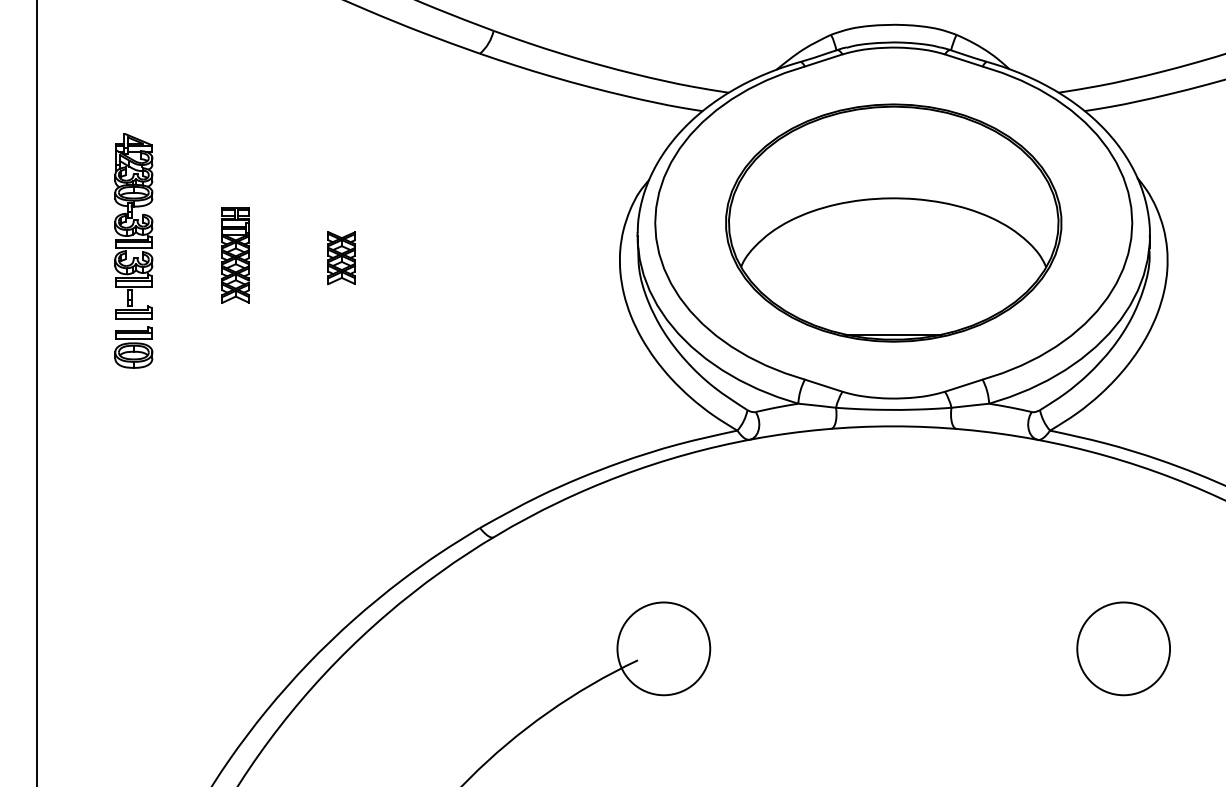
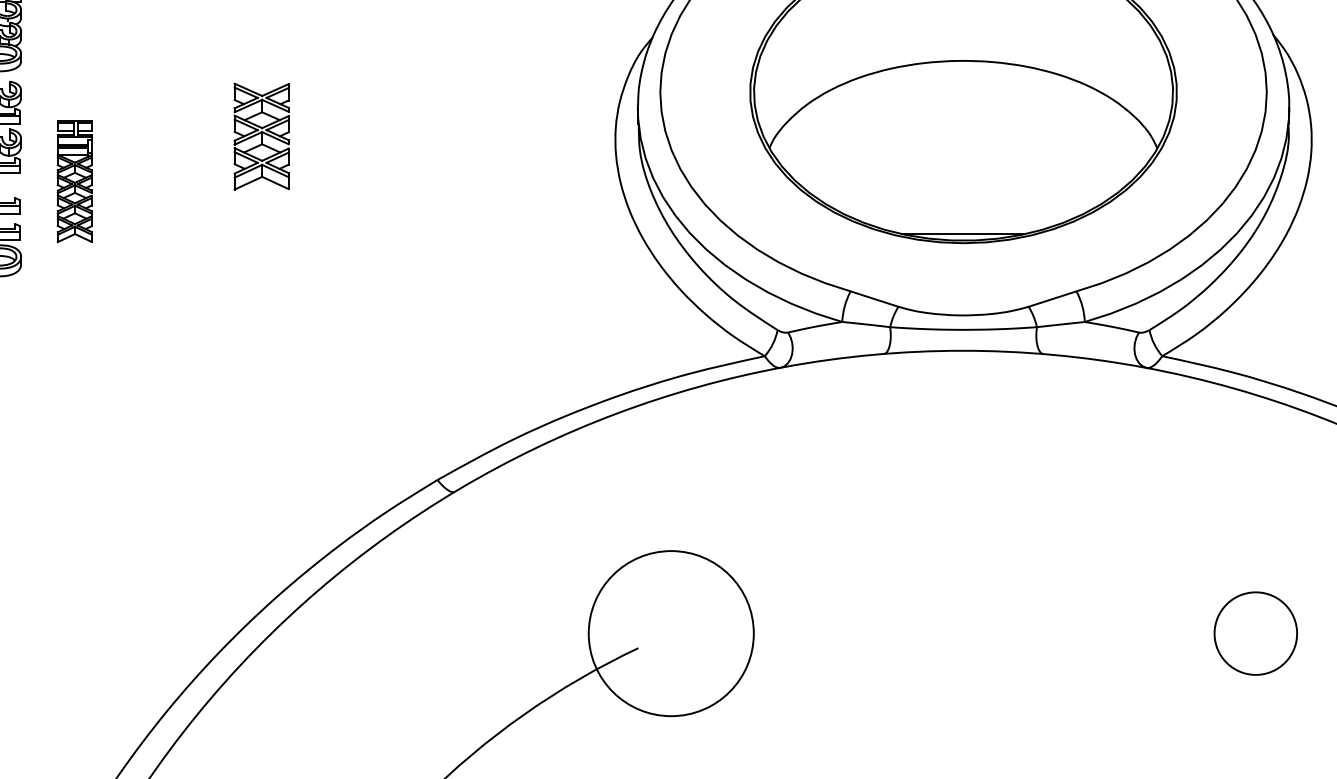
part: (235, 255) -> (74, 181), moved
part: (341, 258) -> (261, 137), size x1.6
circle: (663, 648) -> (670, 633), size x1.4
circle: (1123, 648) -> (1255, 633), size x0.7

